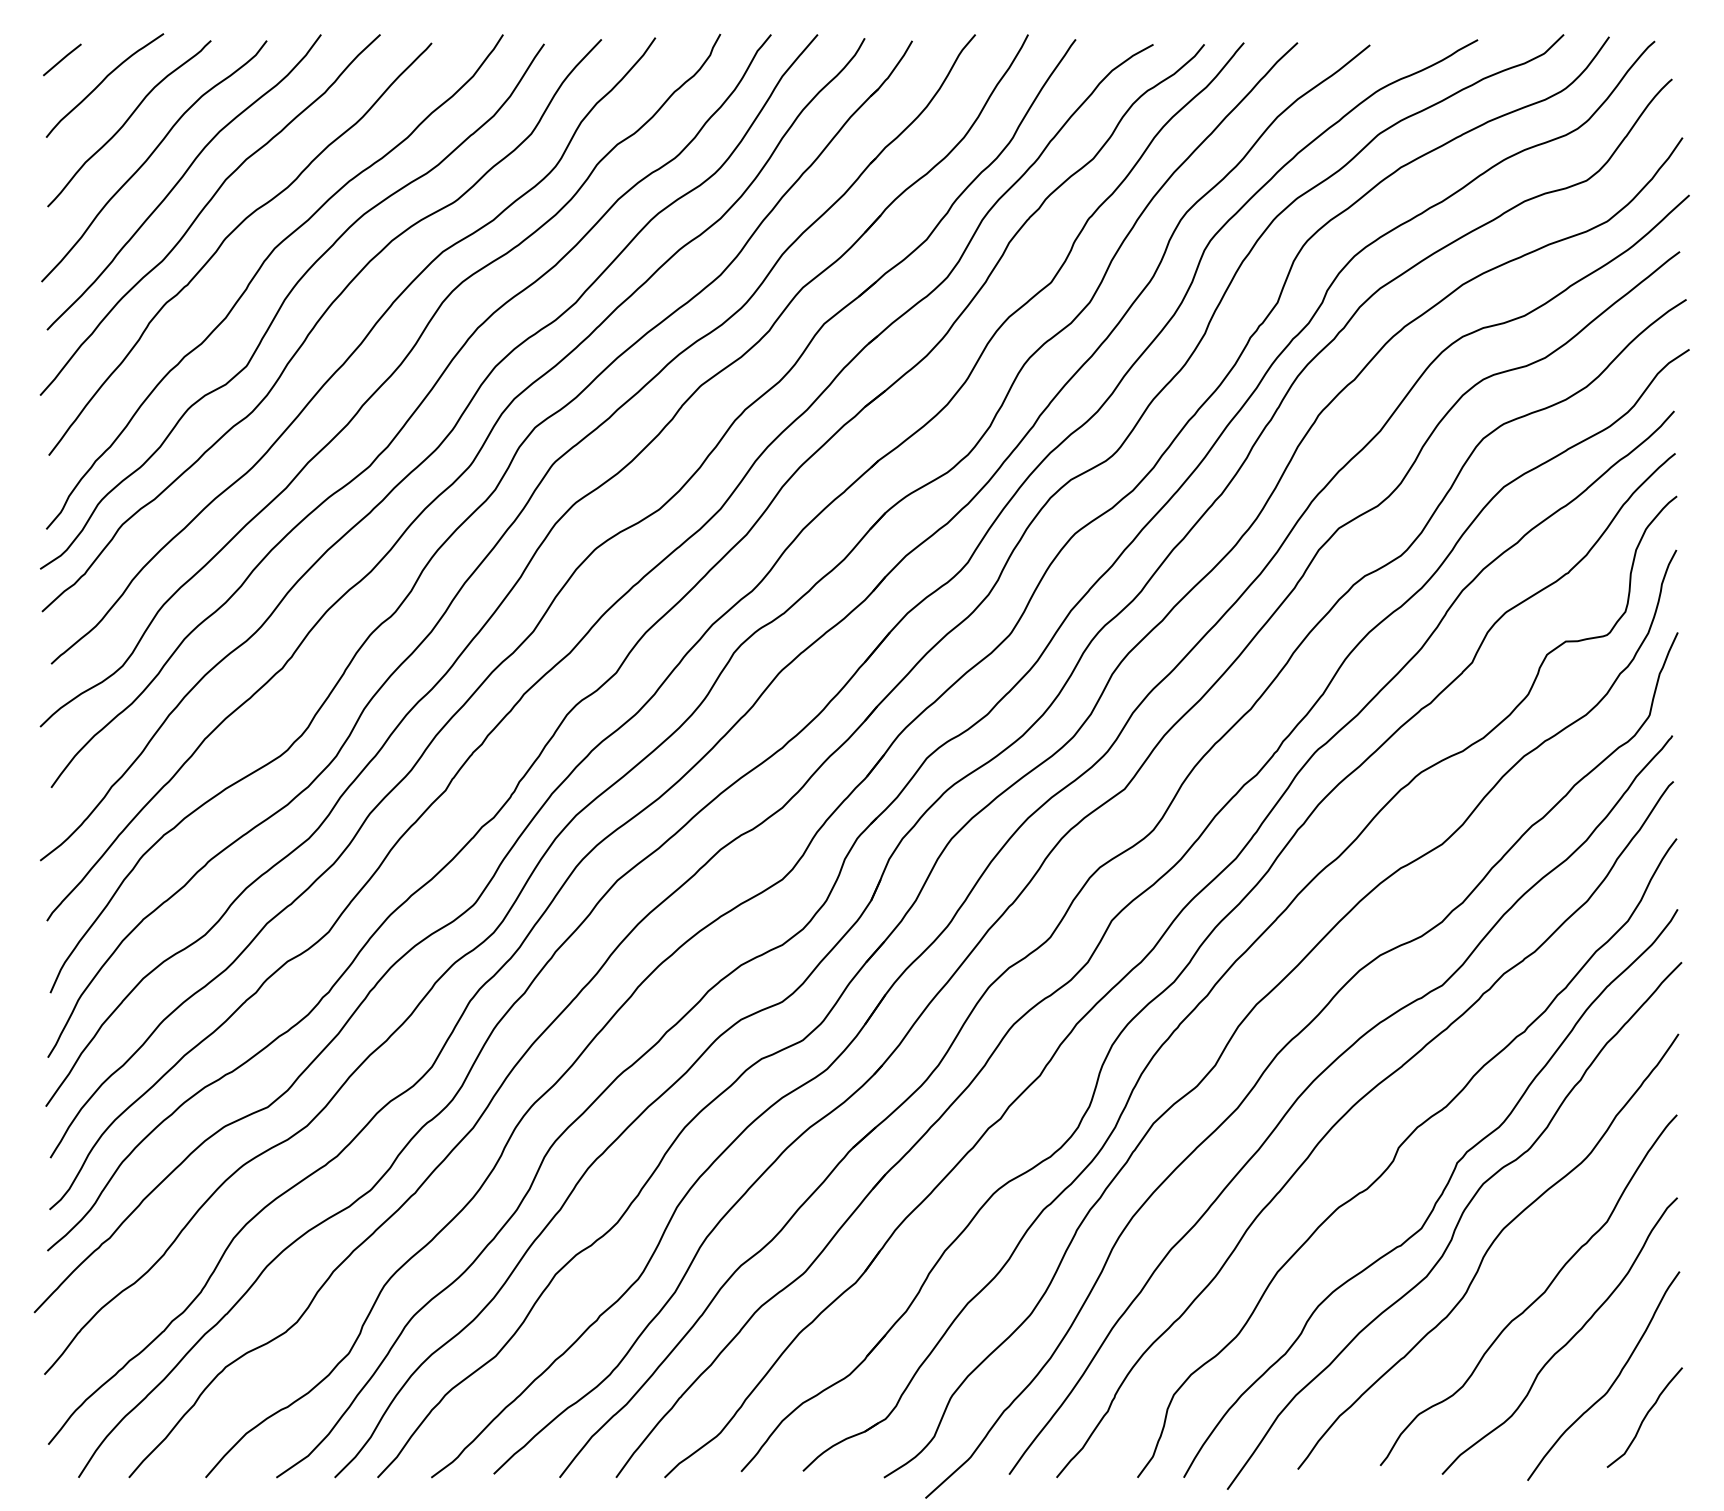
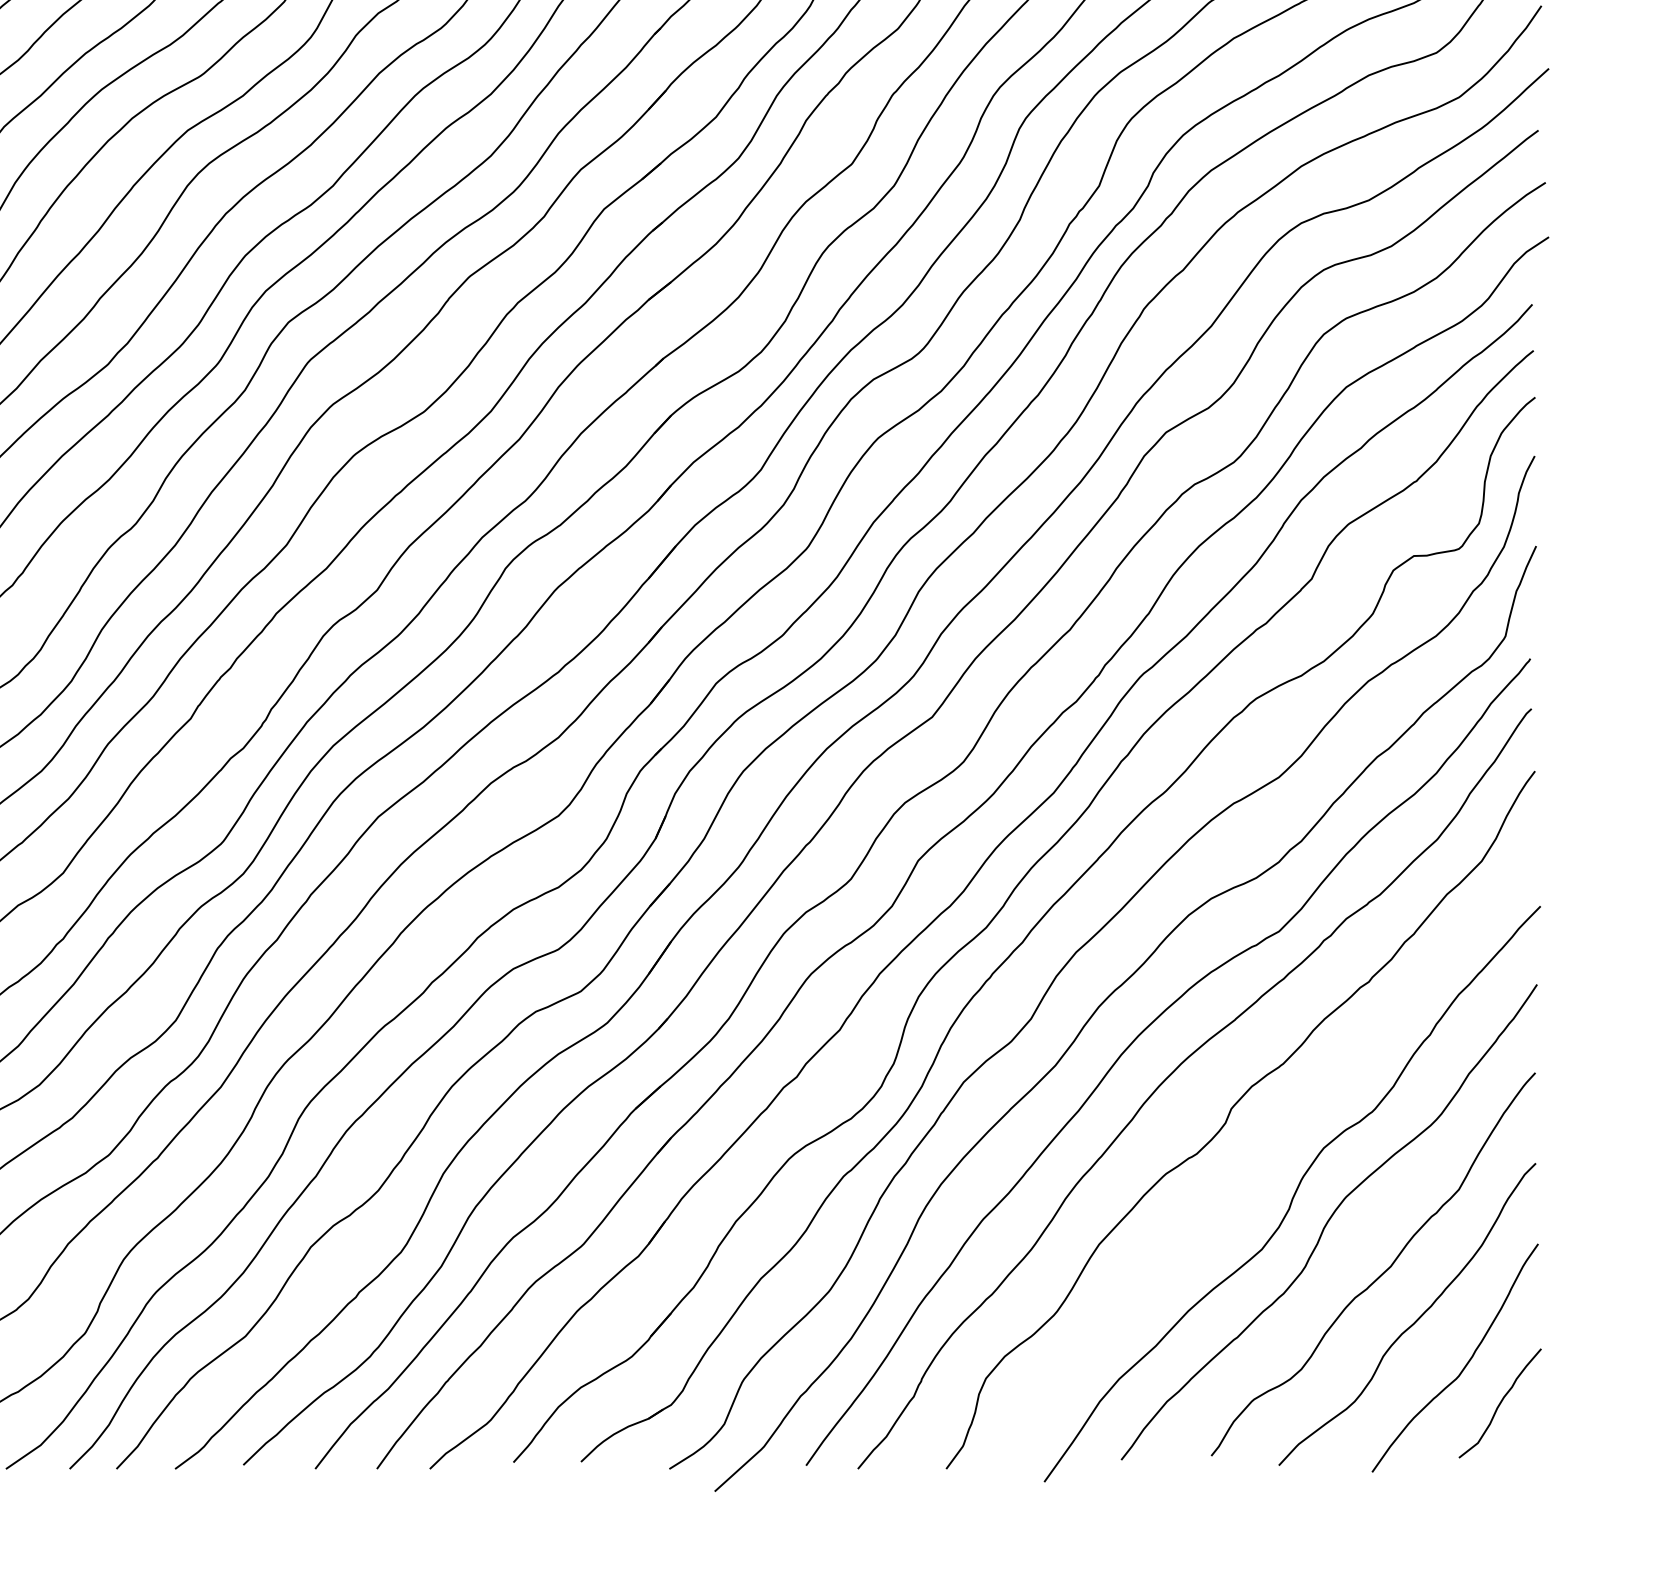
curve: (1437, 1198) -> (1273, 1164), removed

